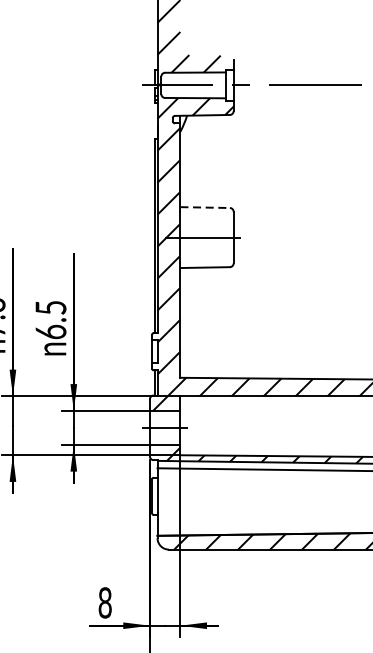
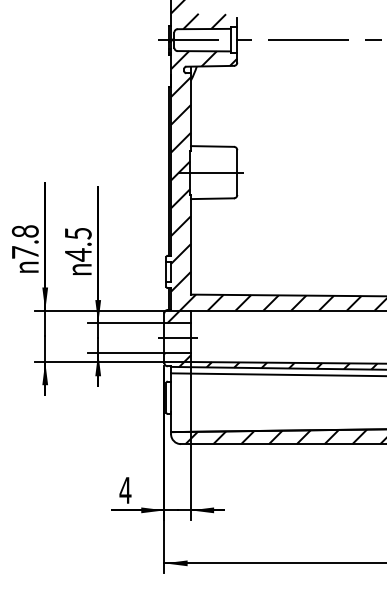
line: (205, 207) -> (212, 146), dashed -> solid
text: (51, 331) -> (78, 254), 6.5 -> 4.5
text: (105, 602) -> (125, 490), 8 -> 4

